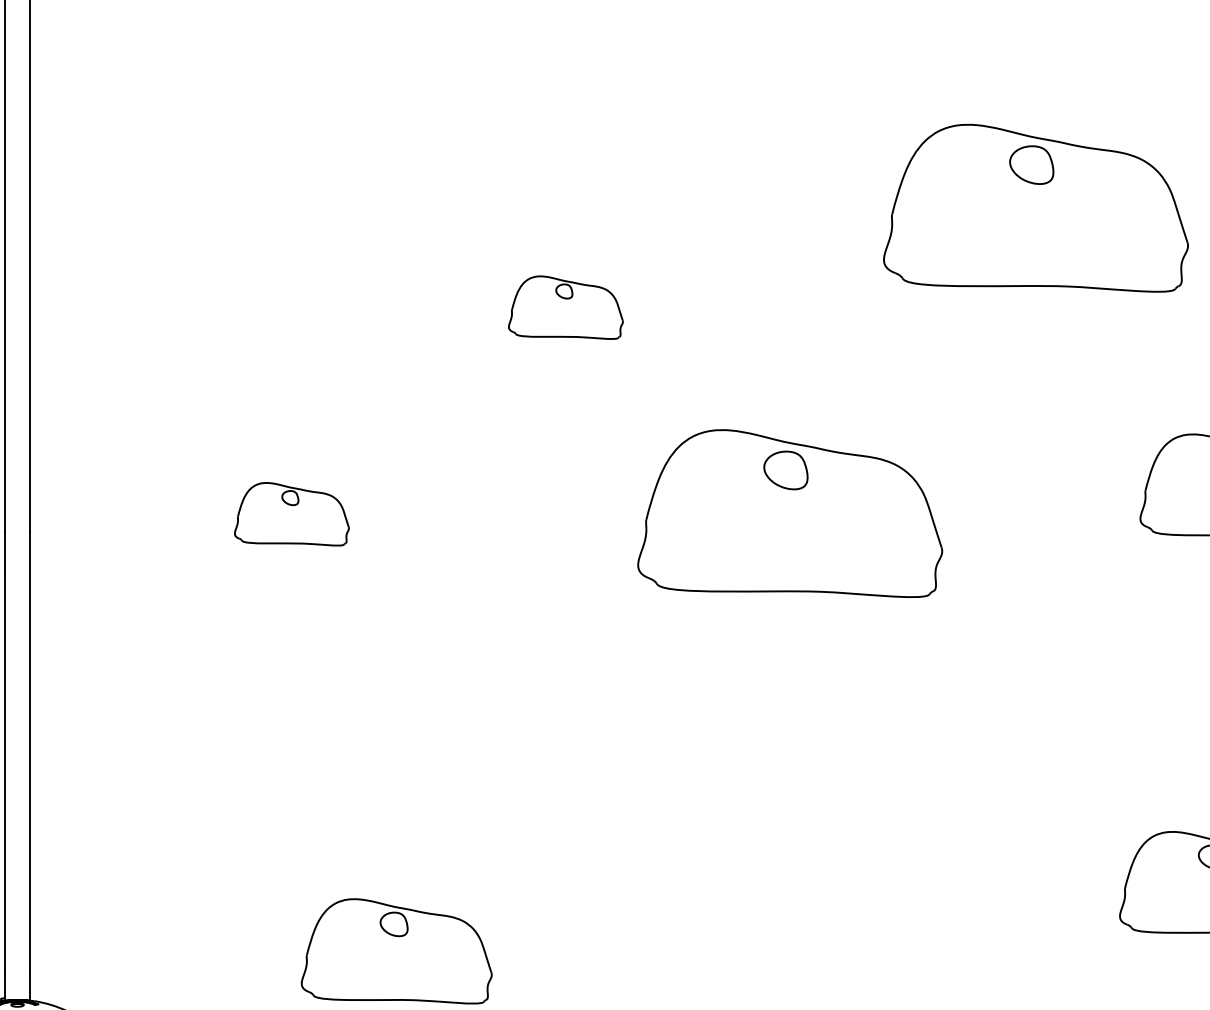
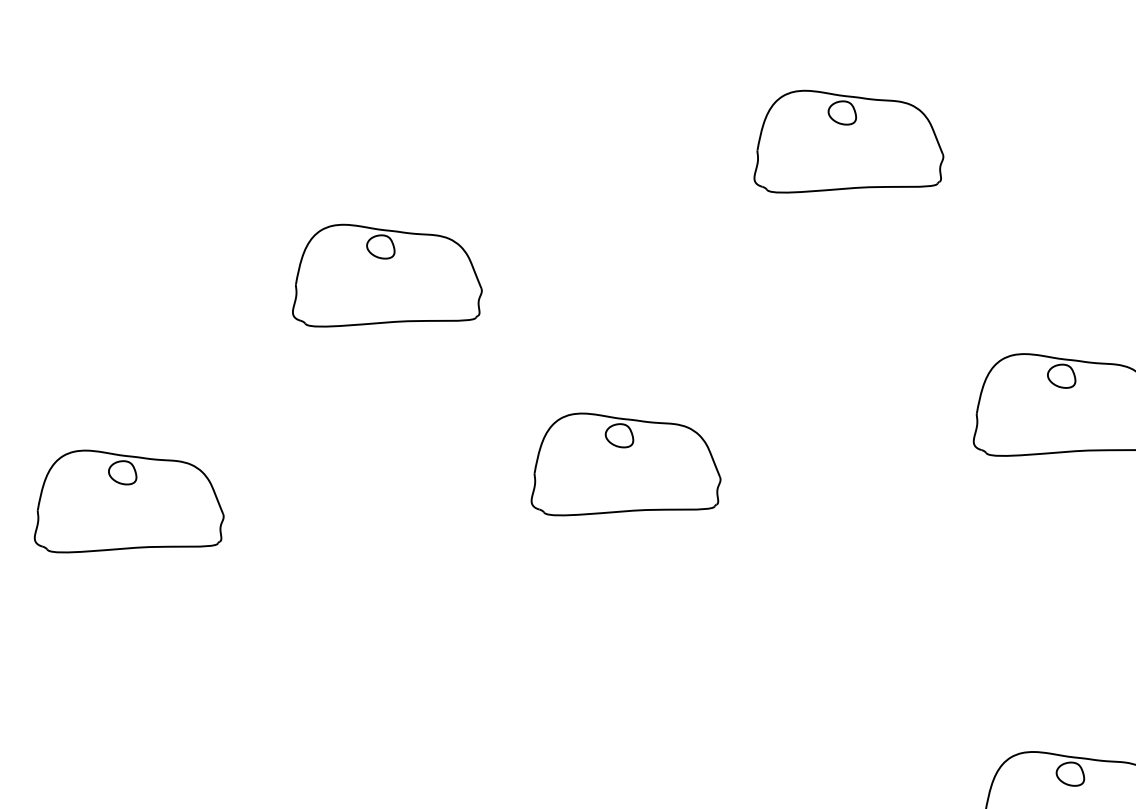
part: (1035, 207) -> (846, 139), size x0.62
part: (565, 307) -> (384, 273), size x1.67
part: (789, 513) -> (623, 462), size x0.62
part: (291, 514) -> (126, 500), size x1.67

